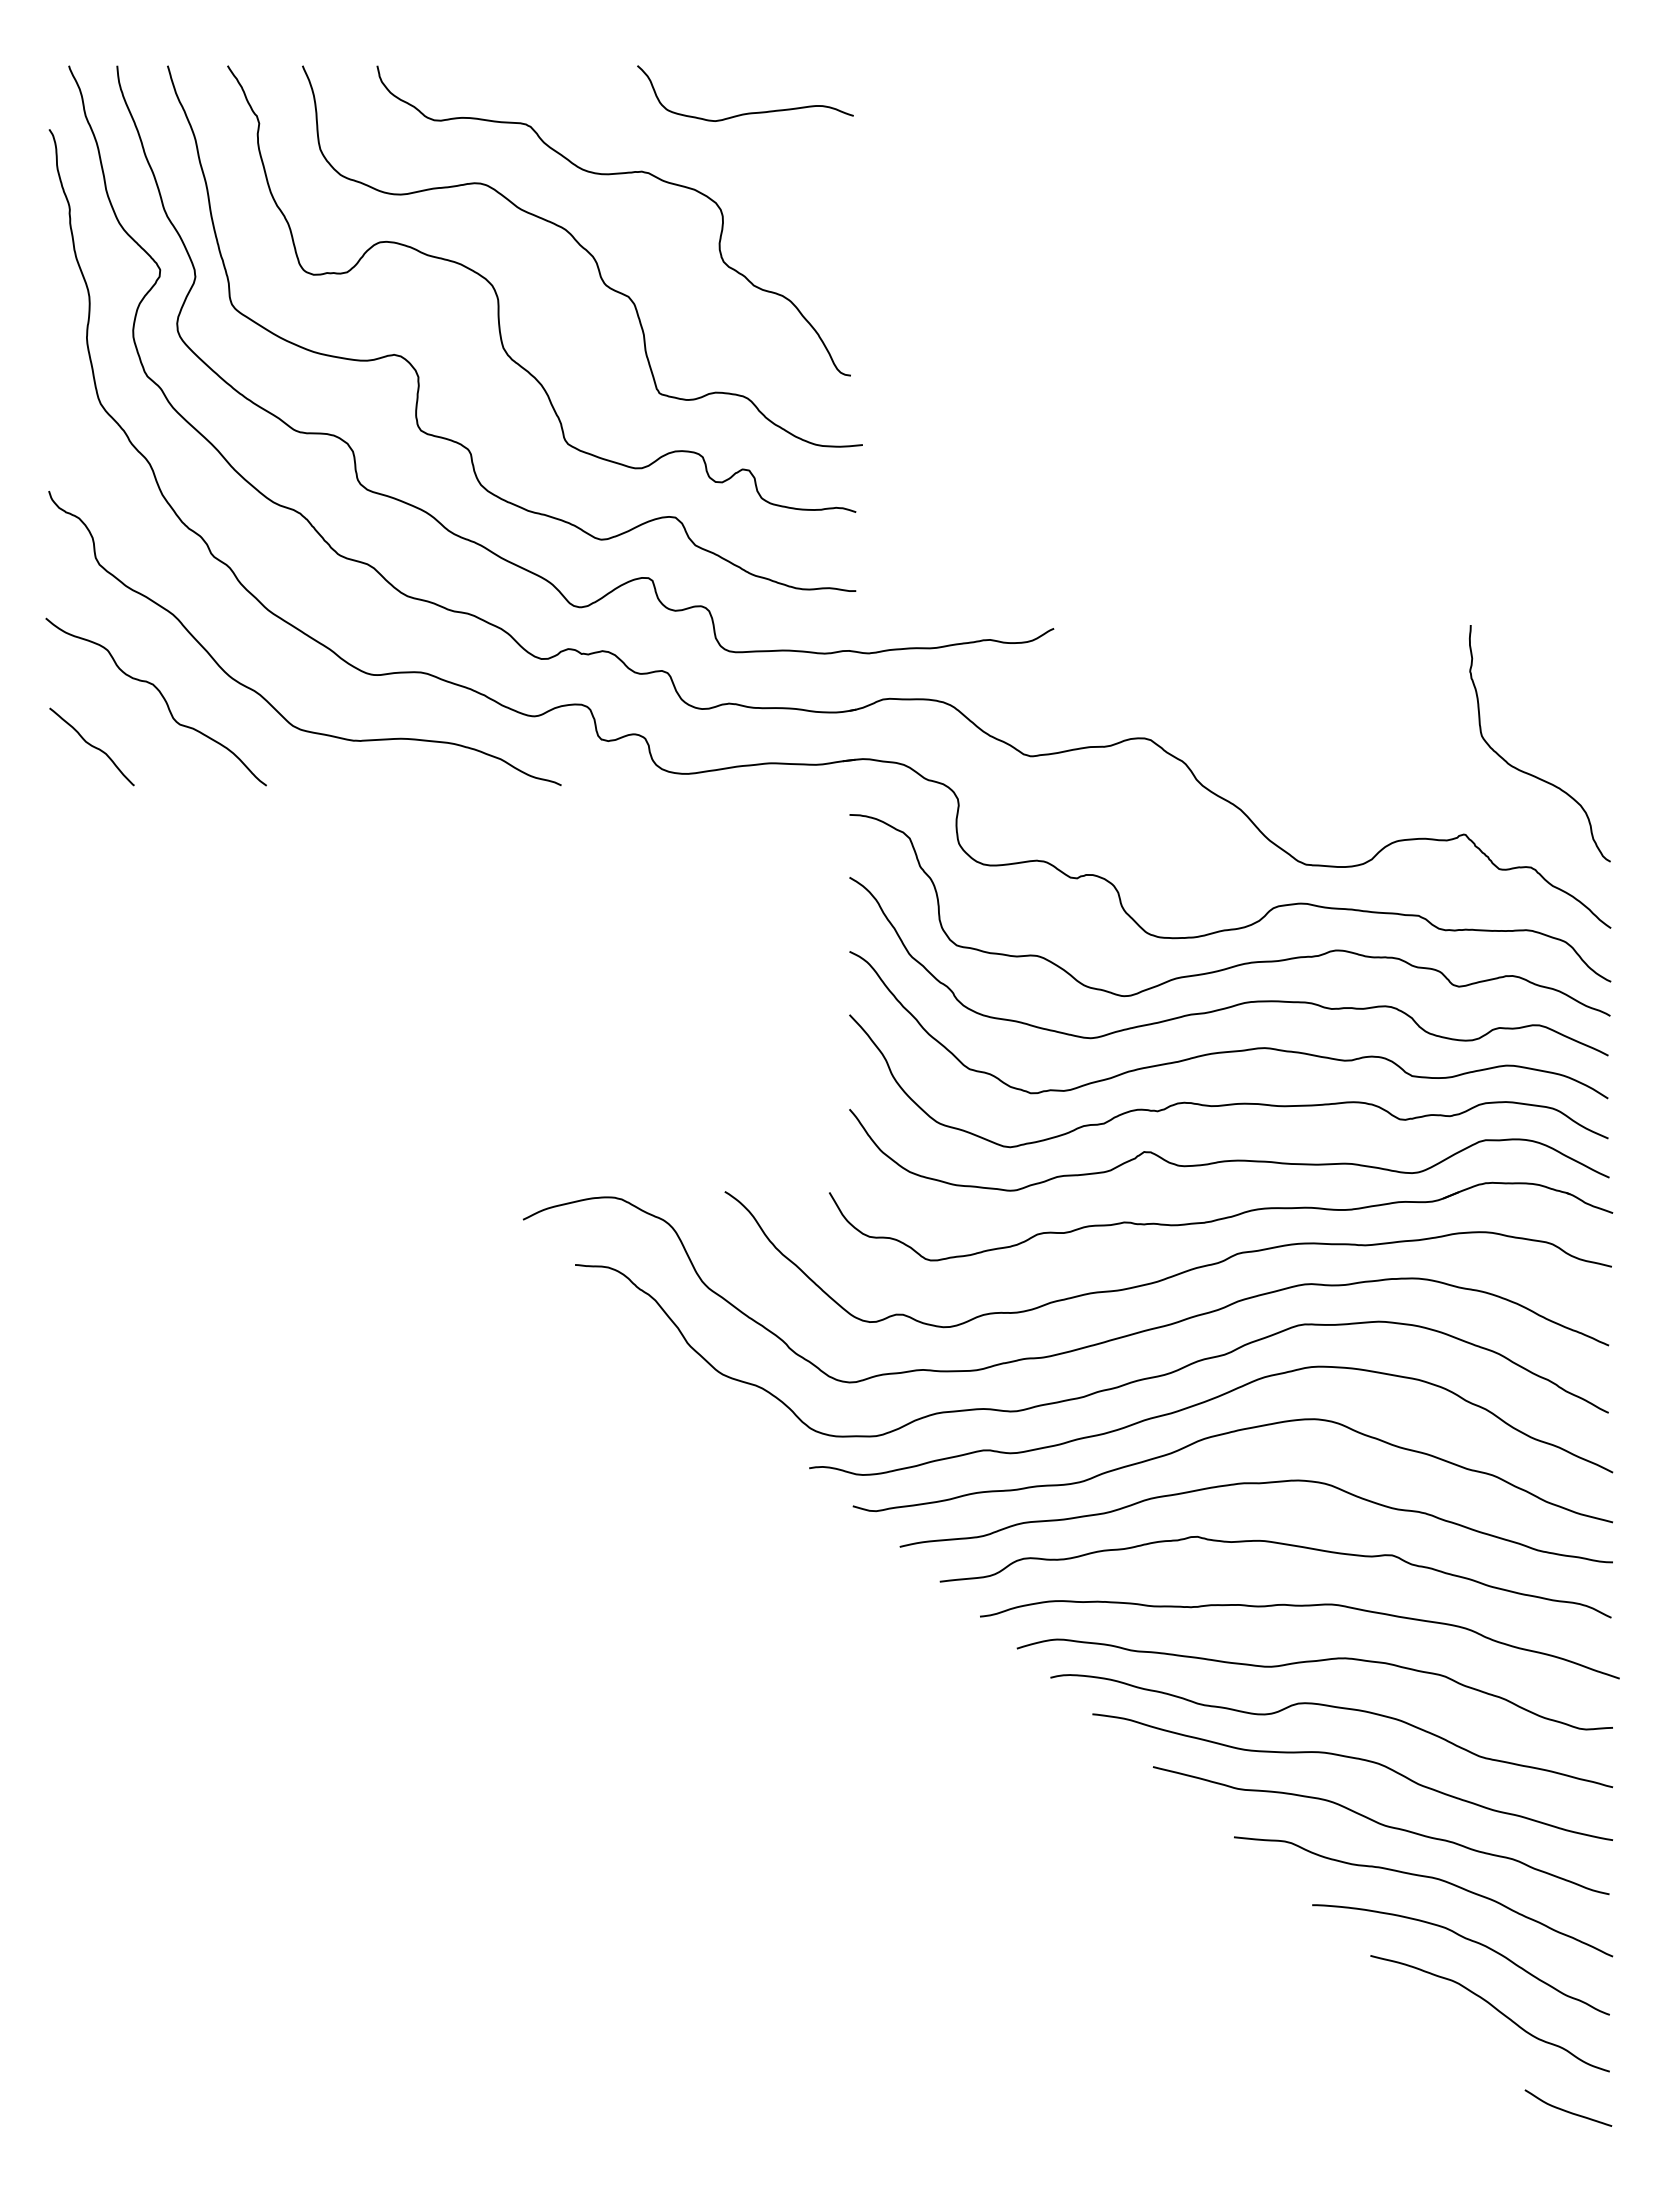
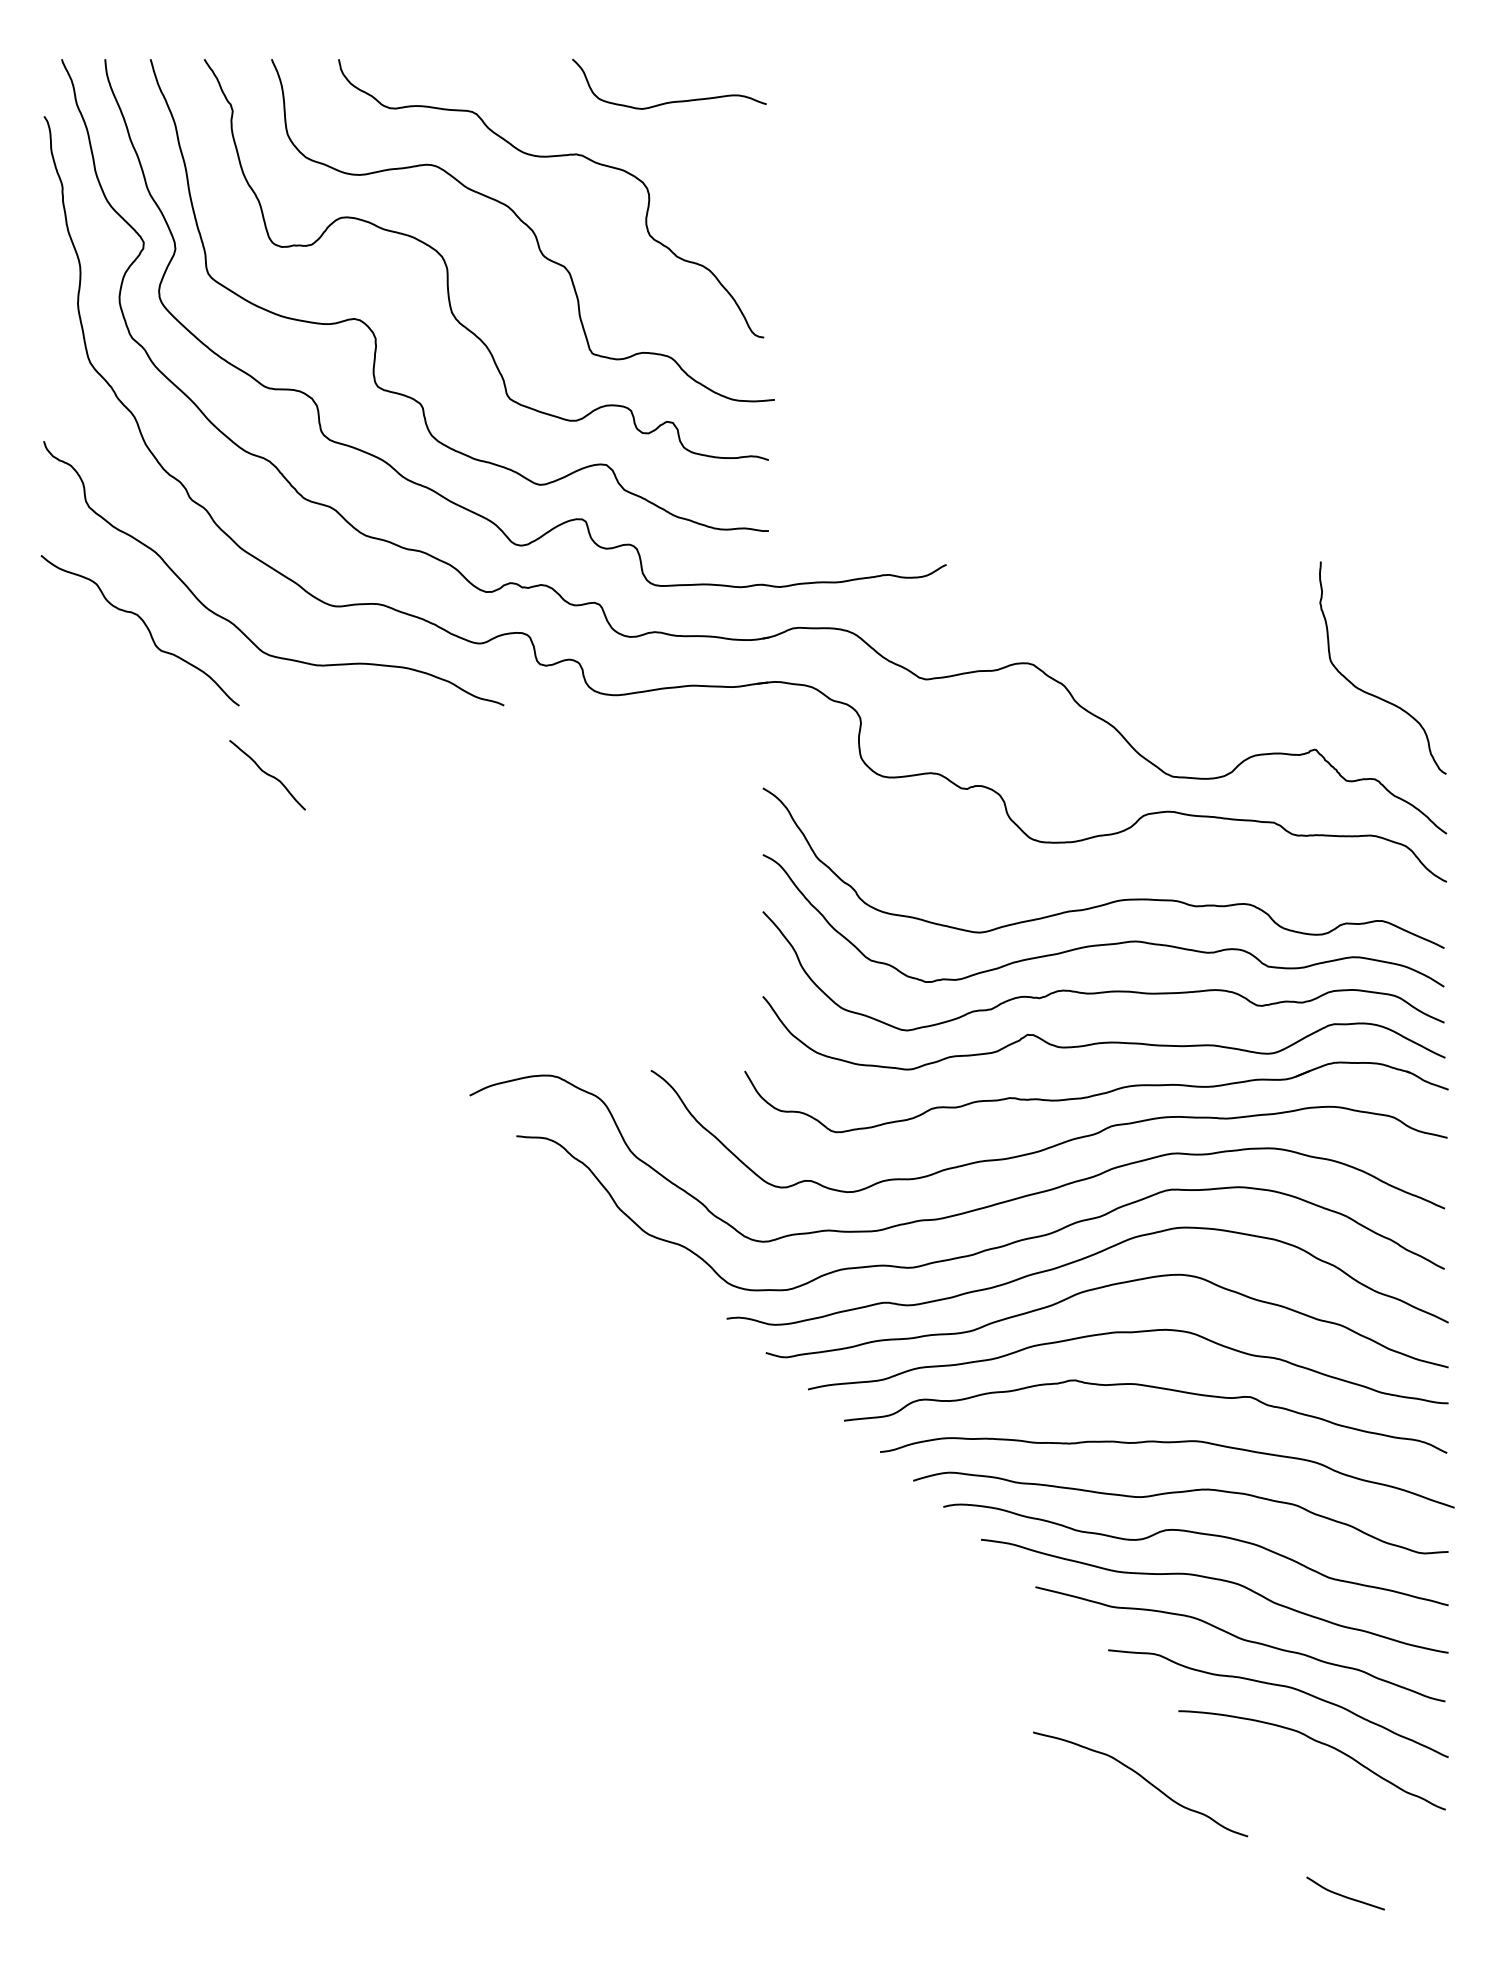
curve: (91, 746) -> (267, 774), moved
curve: (1240, 963) -> (1114, 865), removed
curve: (1492, 2007) -> (1142, 1778), moved
curve: (1567, 2110) -> (1344, 1895), moved

